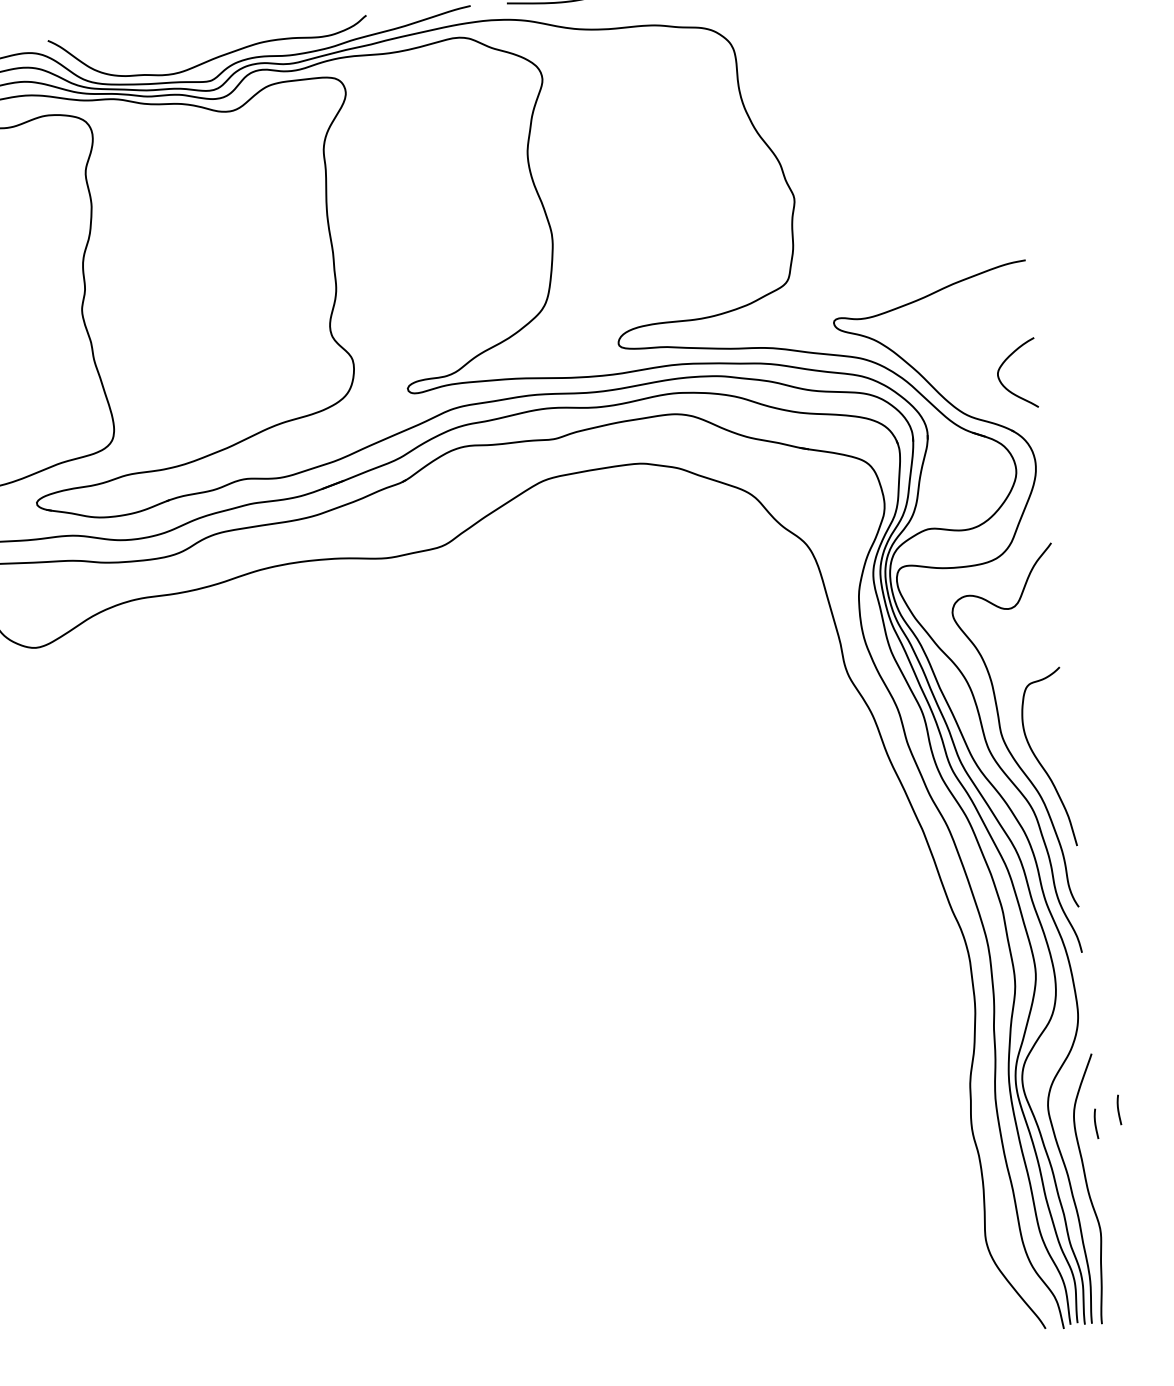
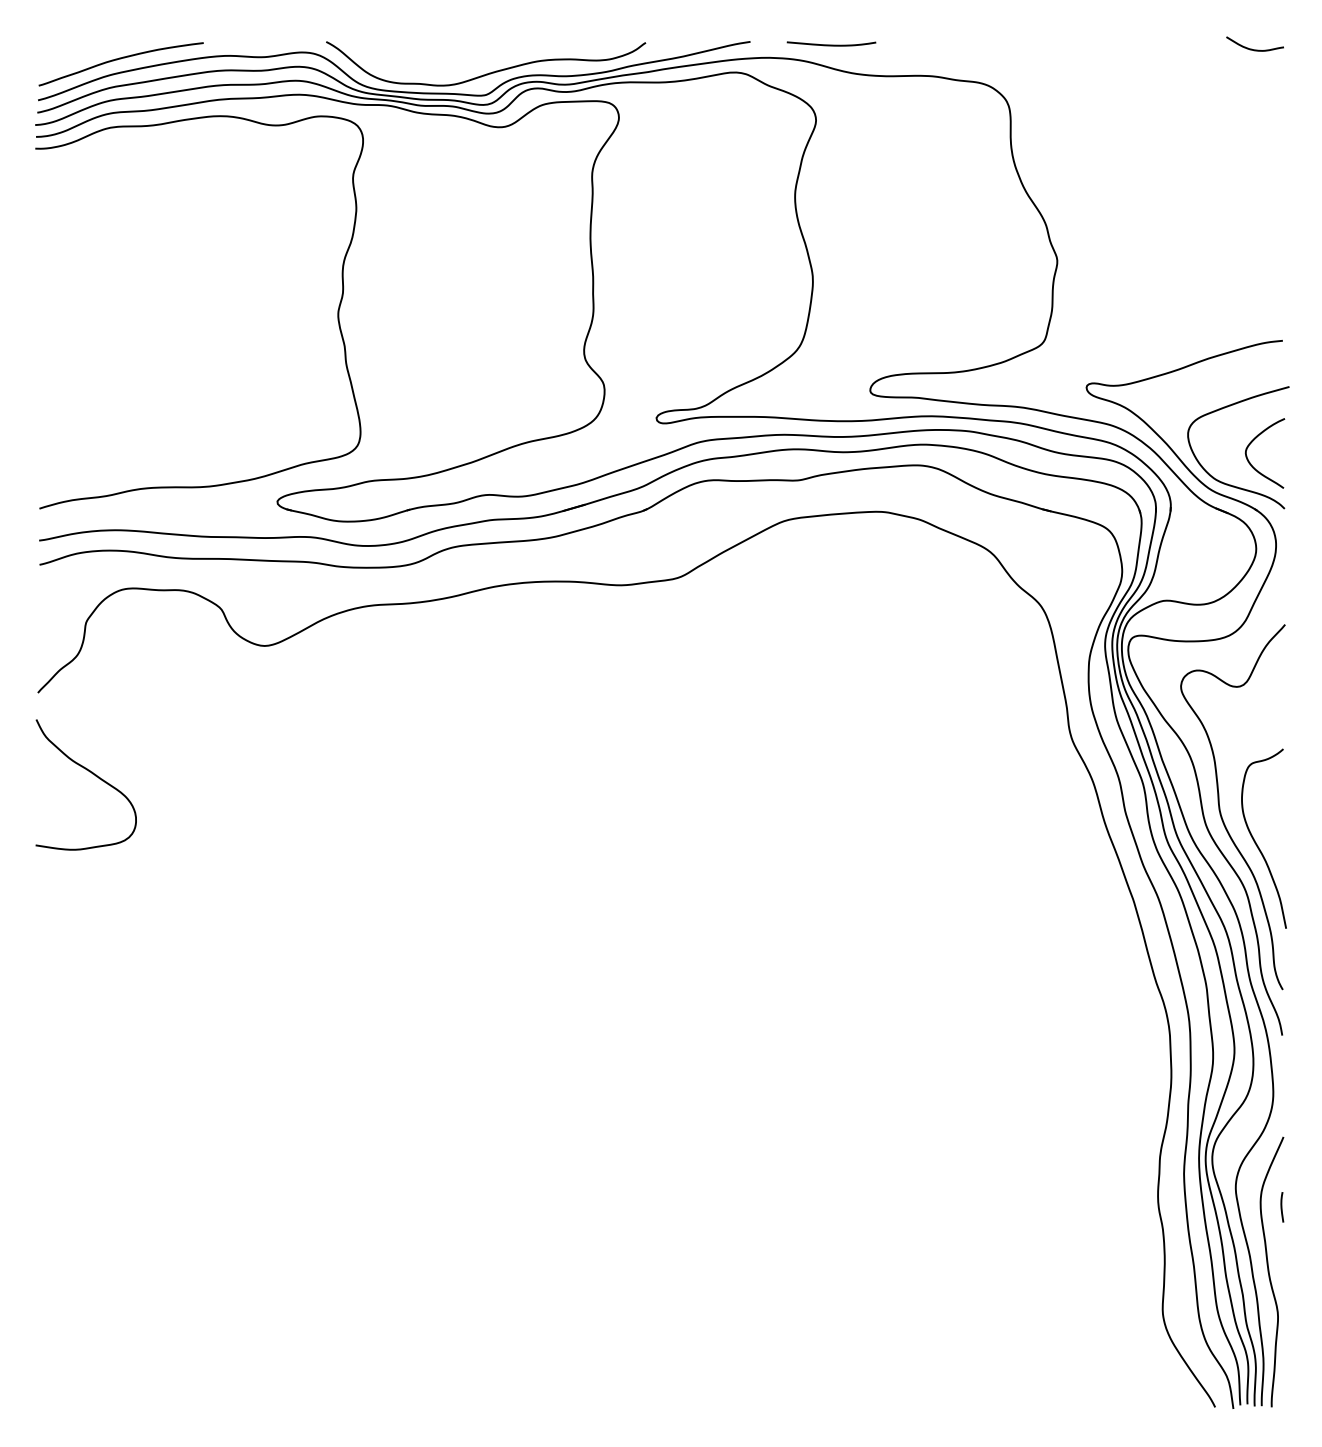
curve: (977, 405) -> (1222, 481), added
curve: (1119, 1110) -> (1306, 1195), removed

